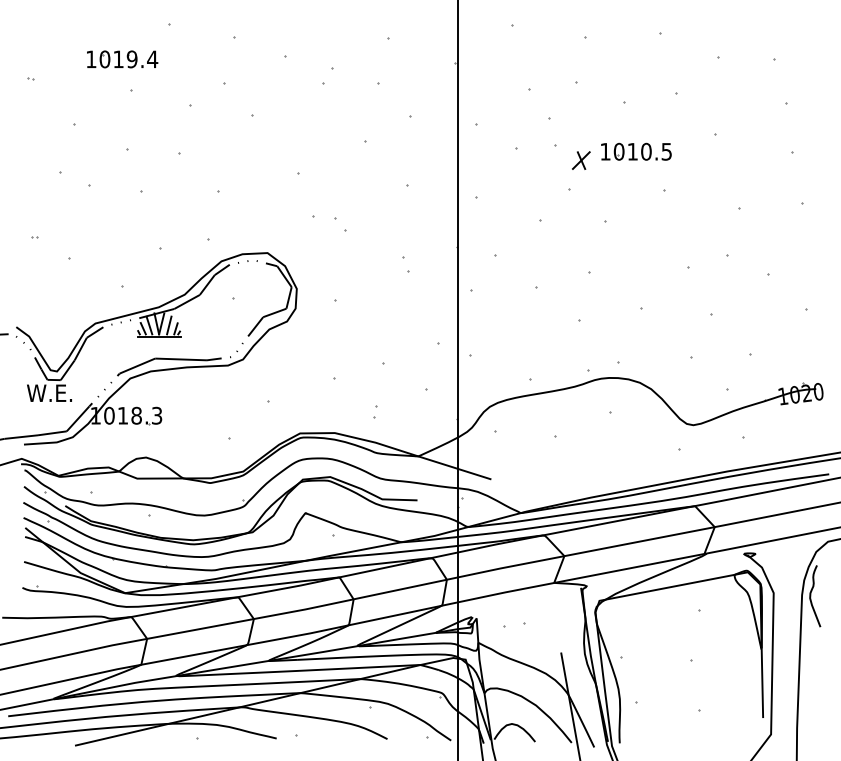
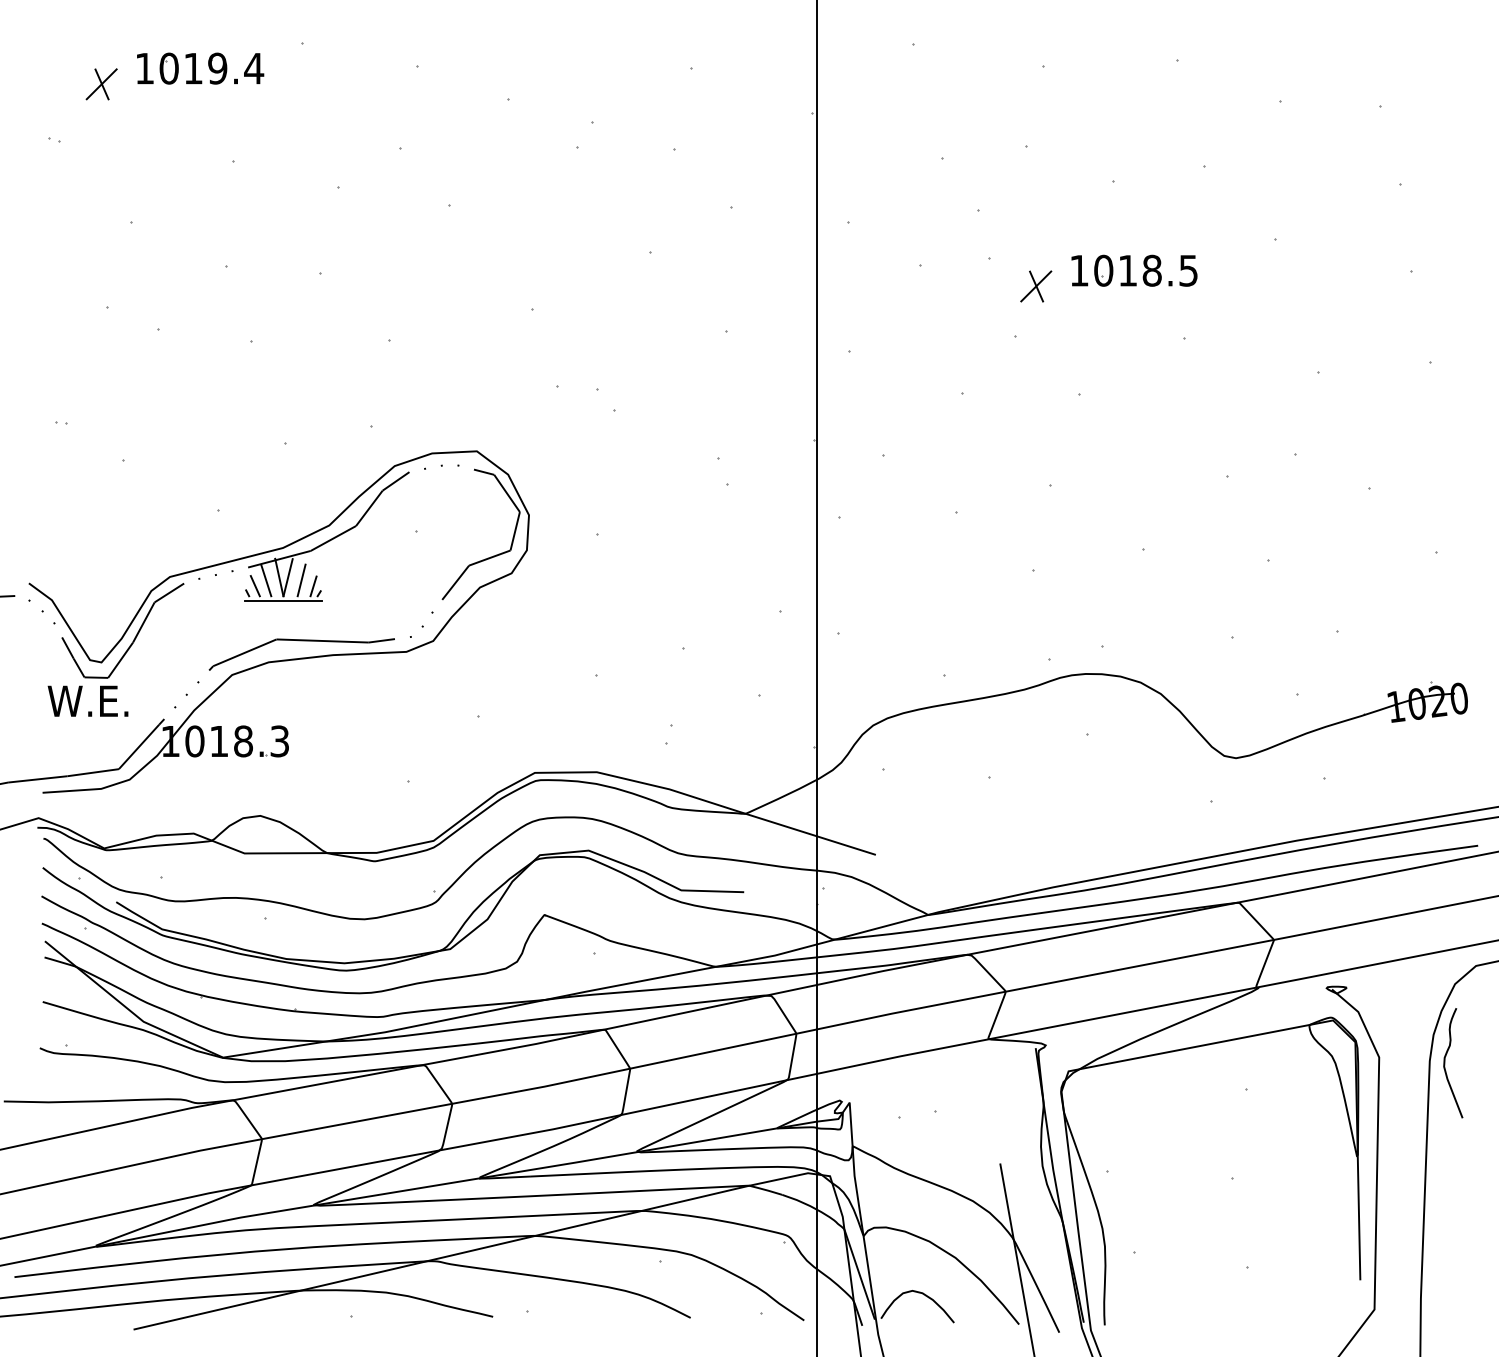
part: (56, 46) -> (100, 83), added
part: (122, 59) -> (200, 68), moved
text: (646, 151) -> (1152, 270), 1010.5 -> 1018.5

